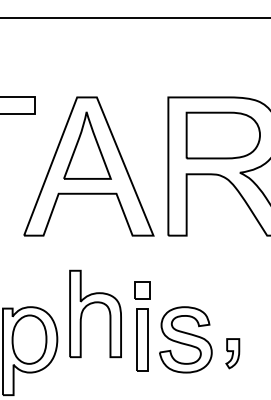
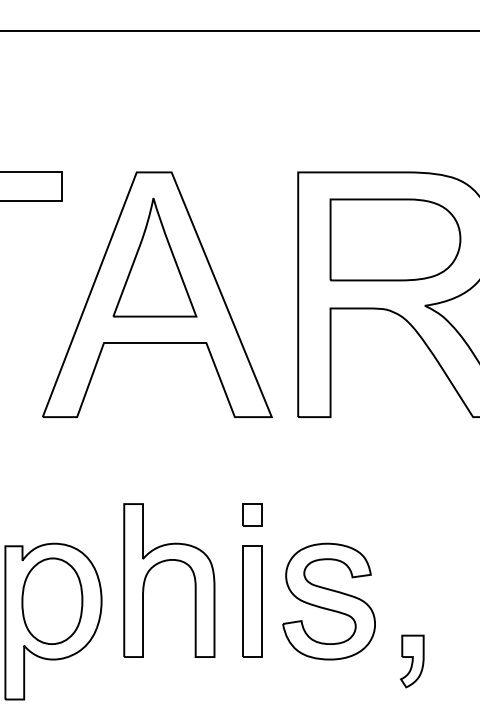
part: (142, 290) -> (252, 514), size x0.71
part: (91, 304) -> (162, 563), moved
part: (232, 353) -> (411, 661), moved

